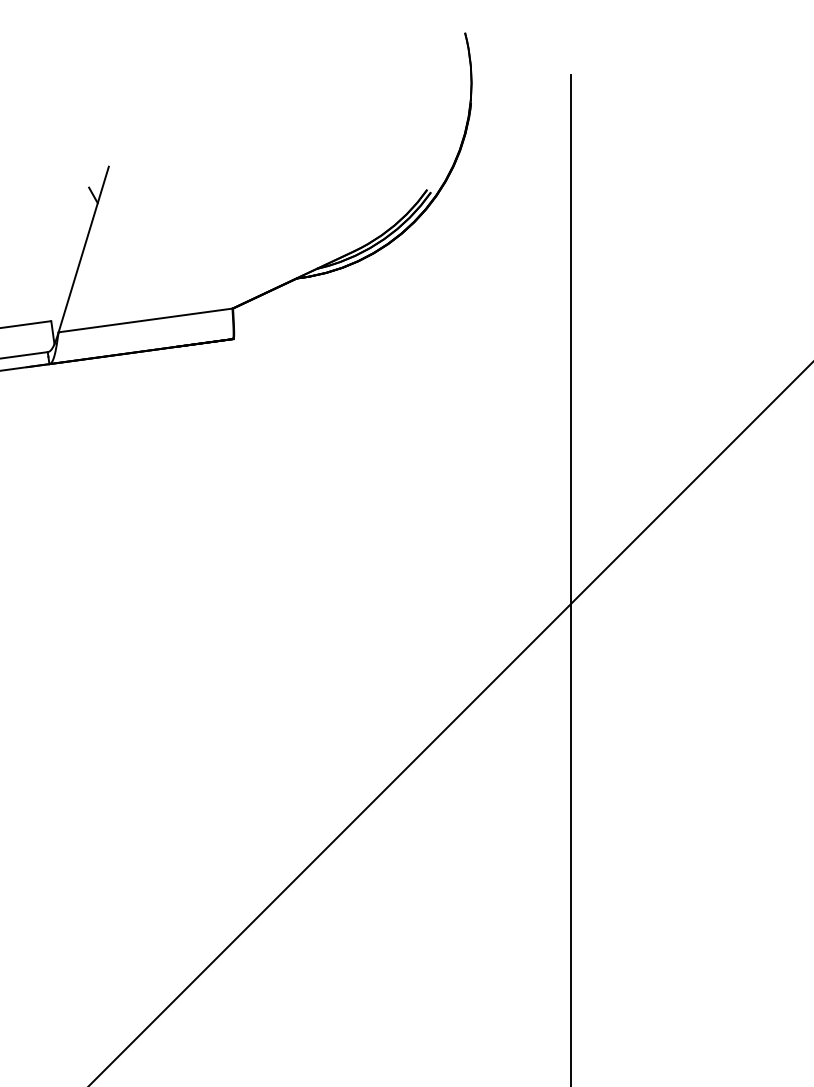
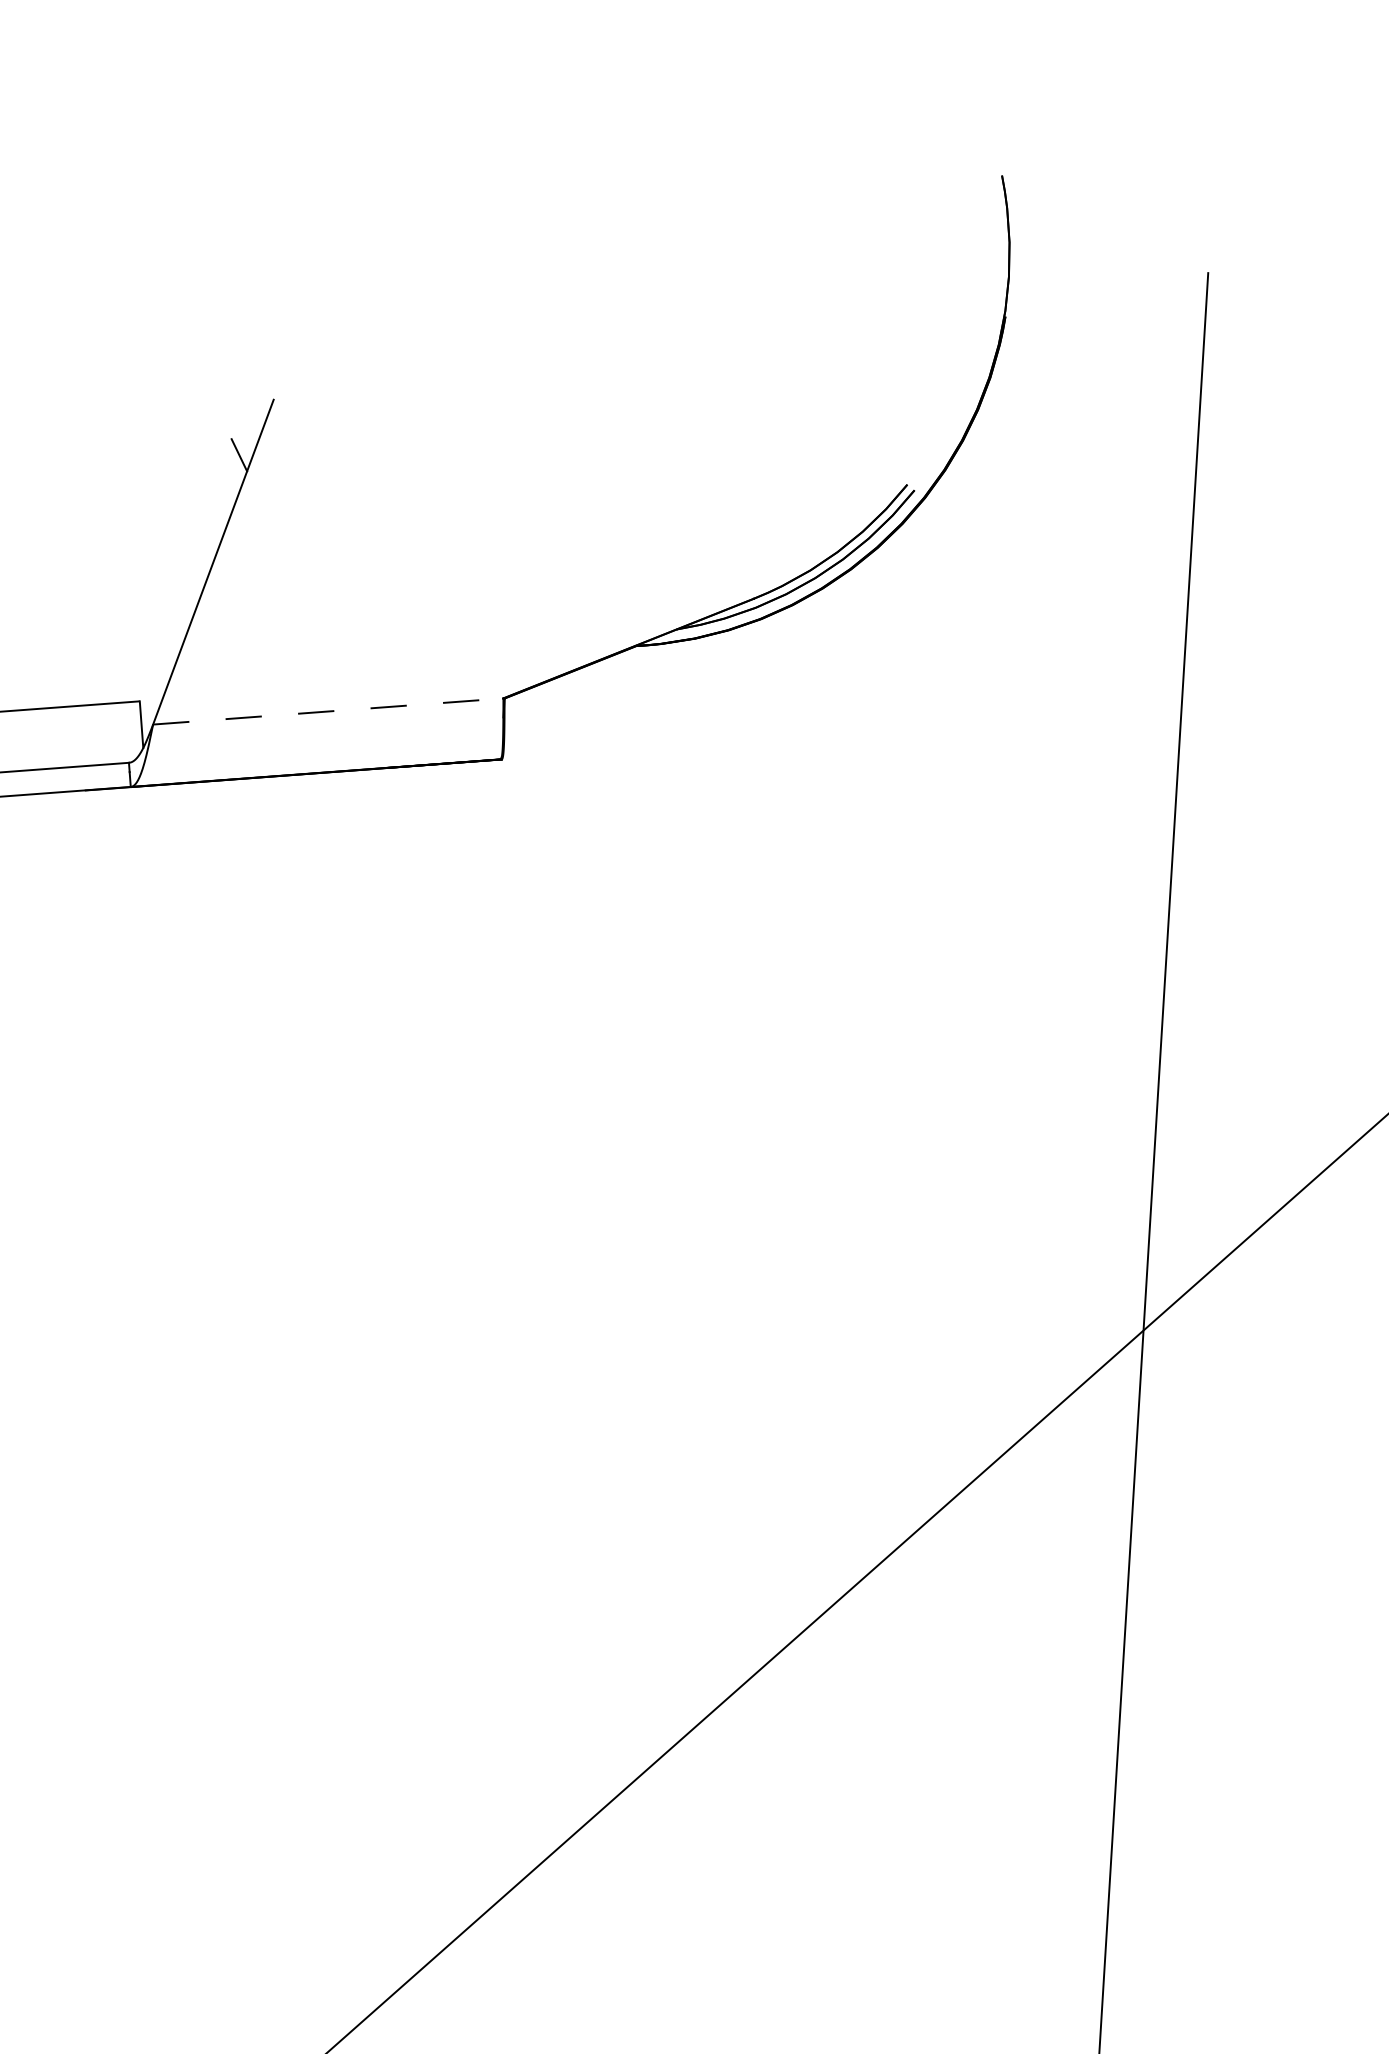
line: (145, 320) -> (328, 711), solid -> dashed

